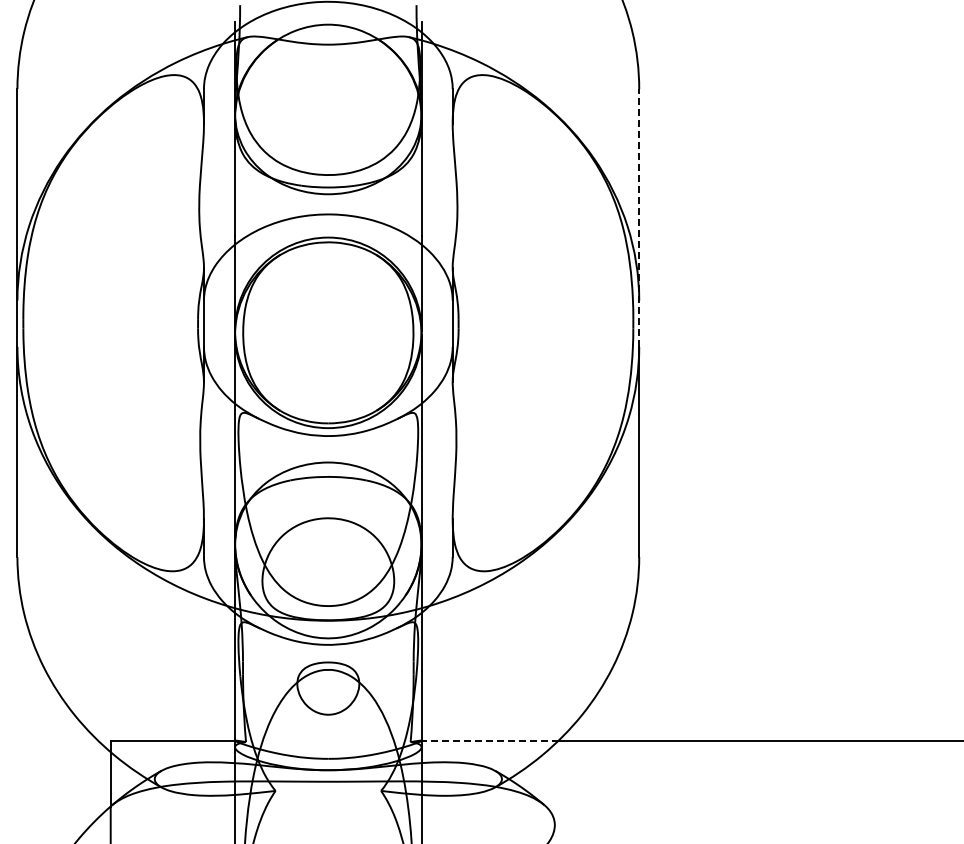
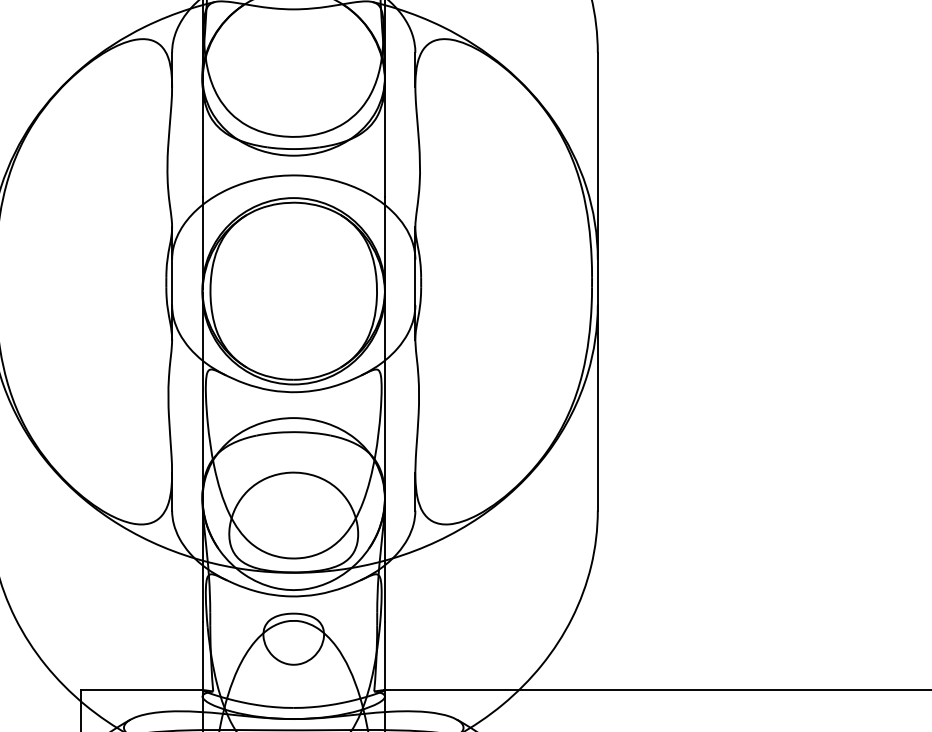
line: (639, 218) -> (598, 179), dashed -> solid
line: (489, 740) -> (451, 689), dashed -> solid

